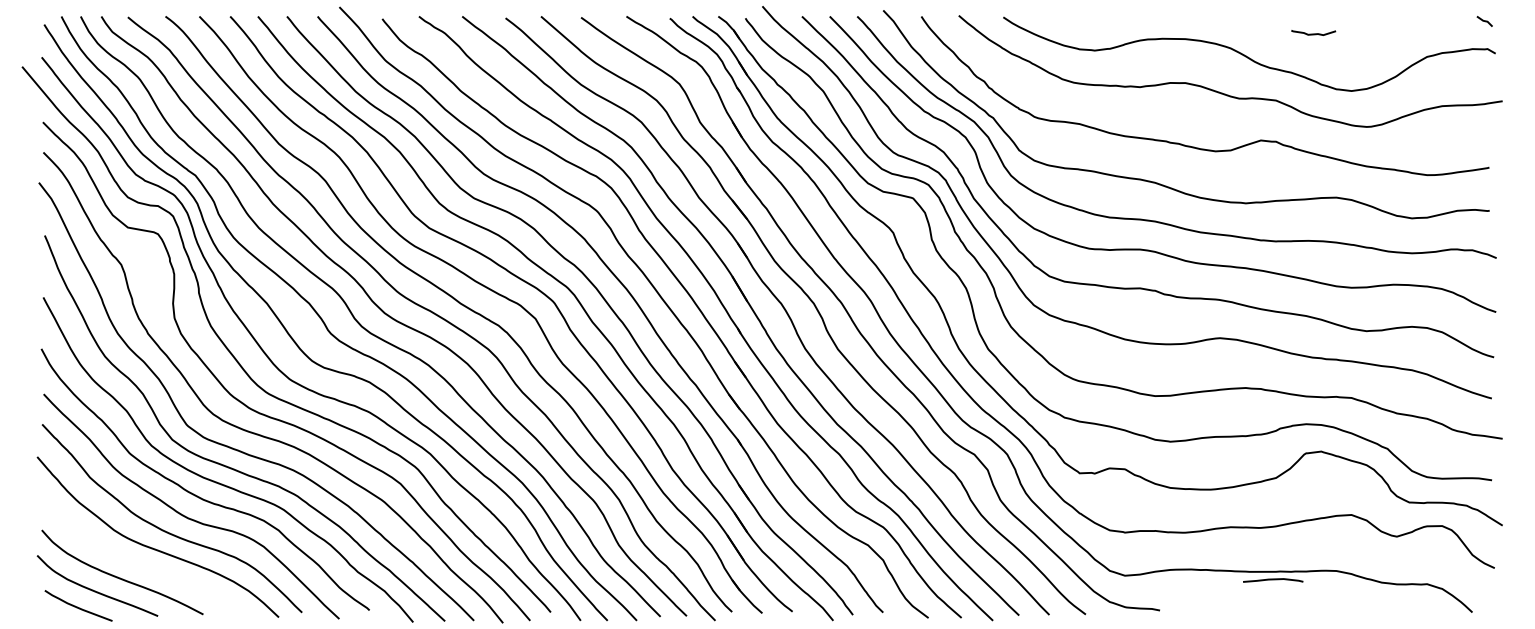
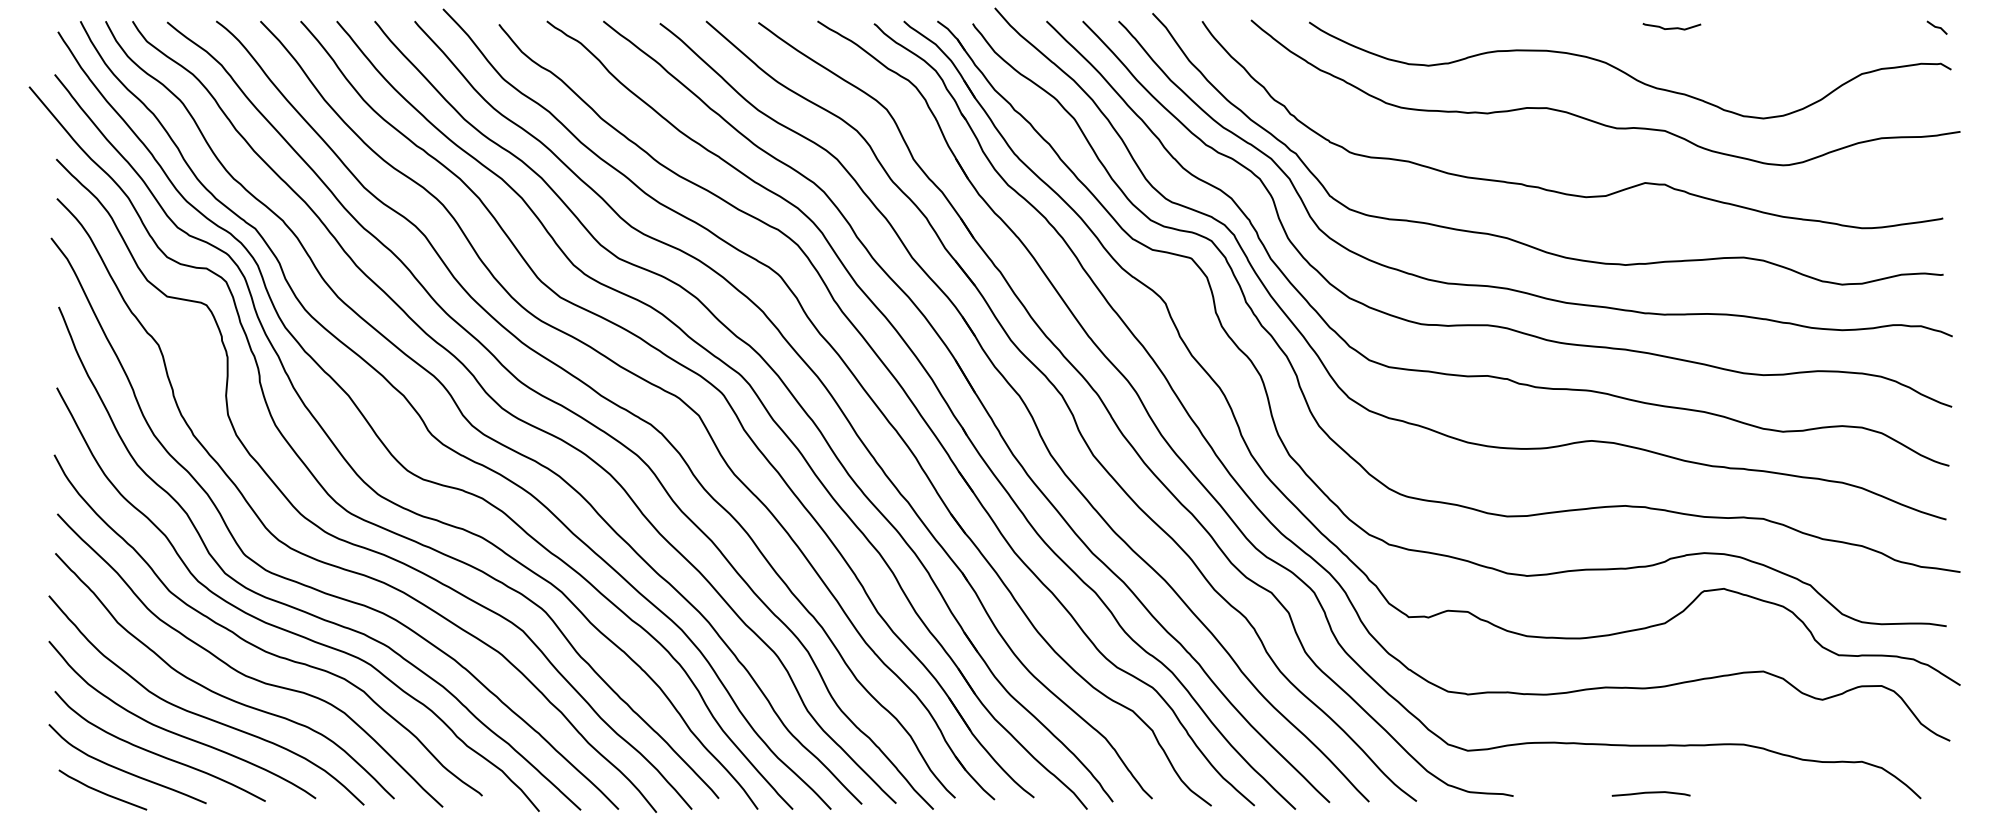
curve: (1313, 33) -> (1671, 27), moved
curve: (136, 562) -> (178, 733), added
curve: (1272, 580) -> (1650, 793), moved

